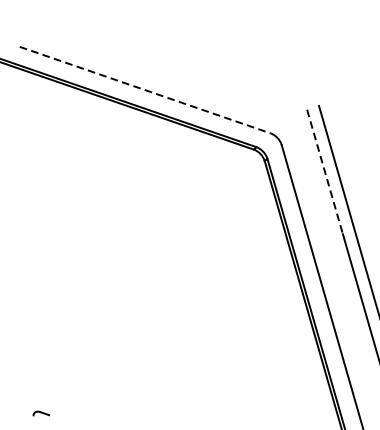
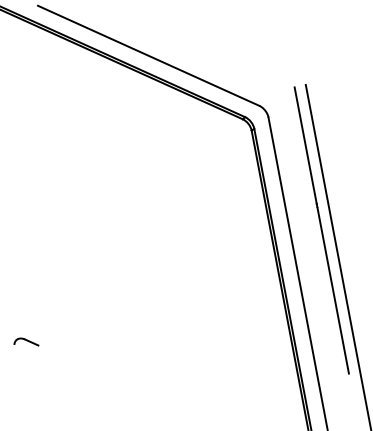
line: (146, 90) -> (149, 56), dashed -> solid
line: (324, 172) -> (305, 146), dashed -> solid
part: (41, 413) -> (26, 341), size x1.67

